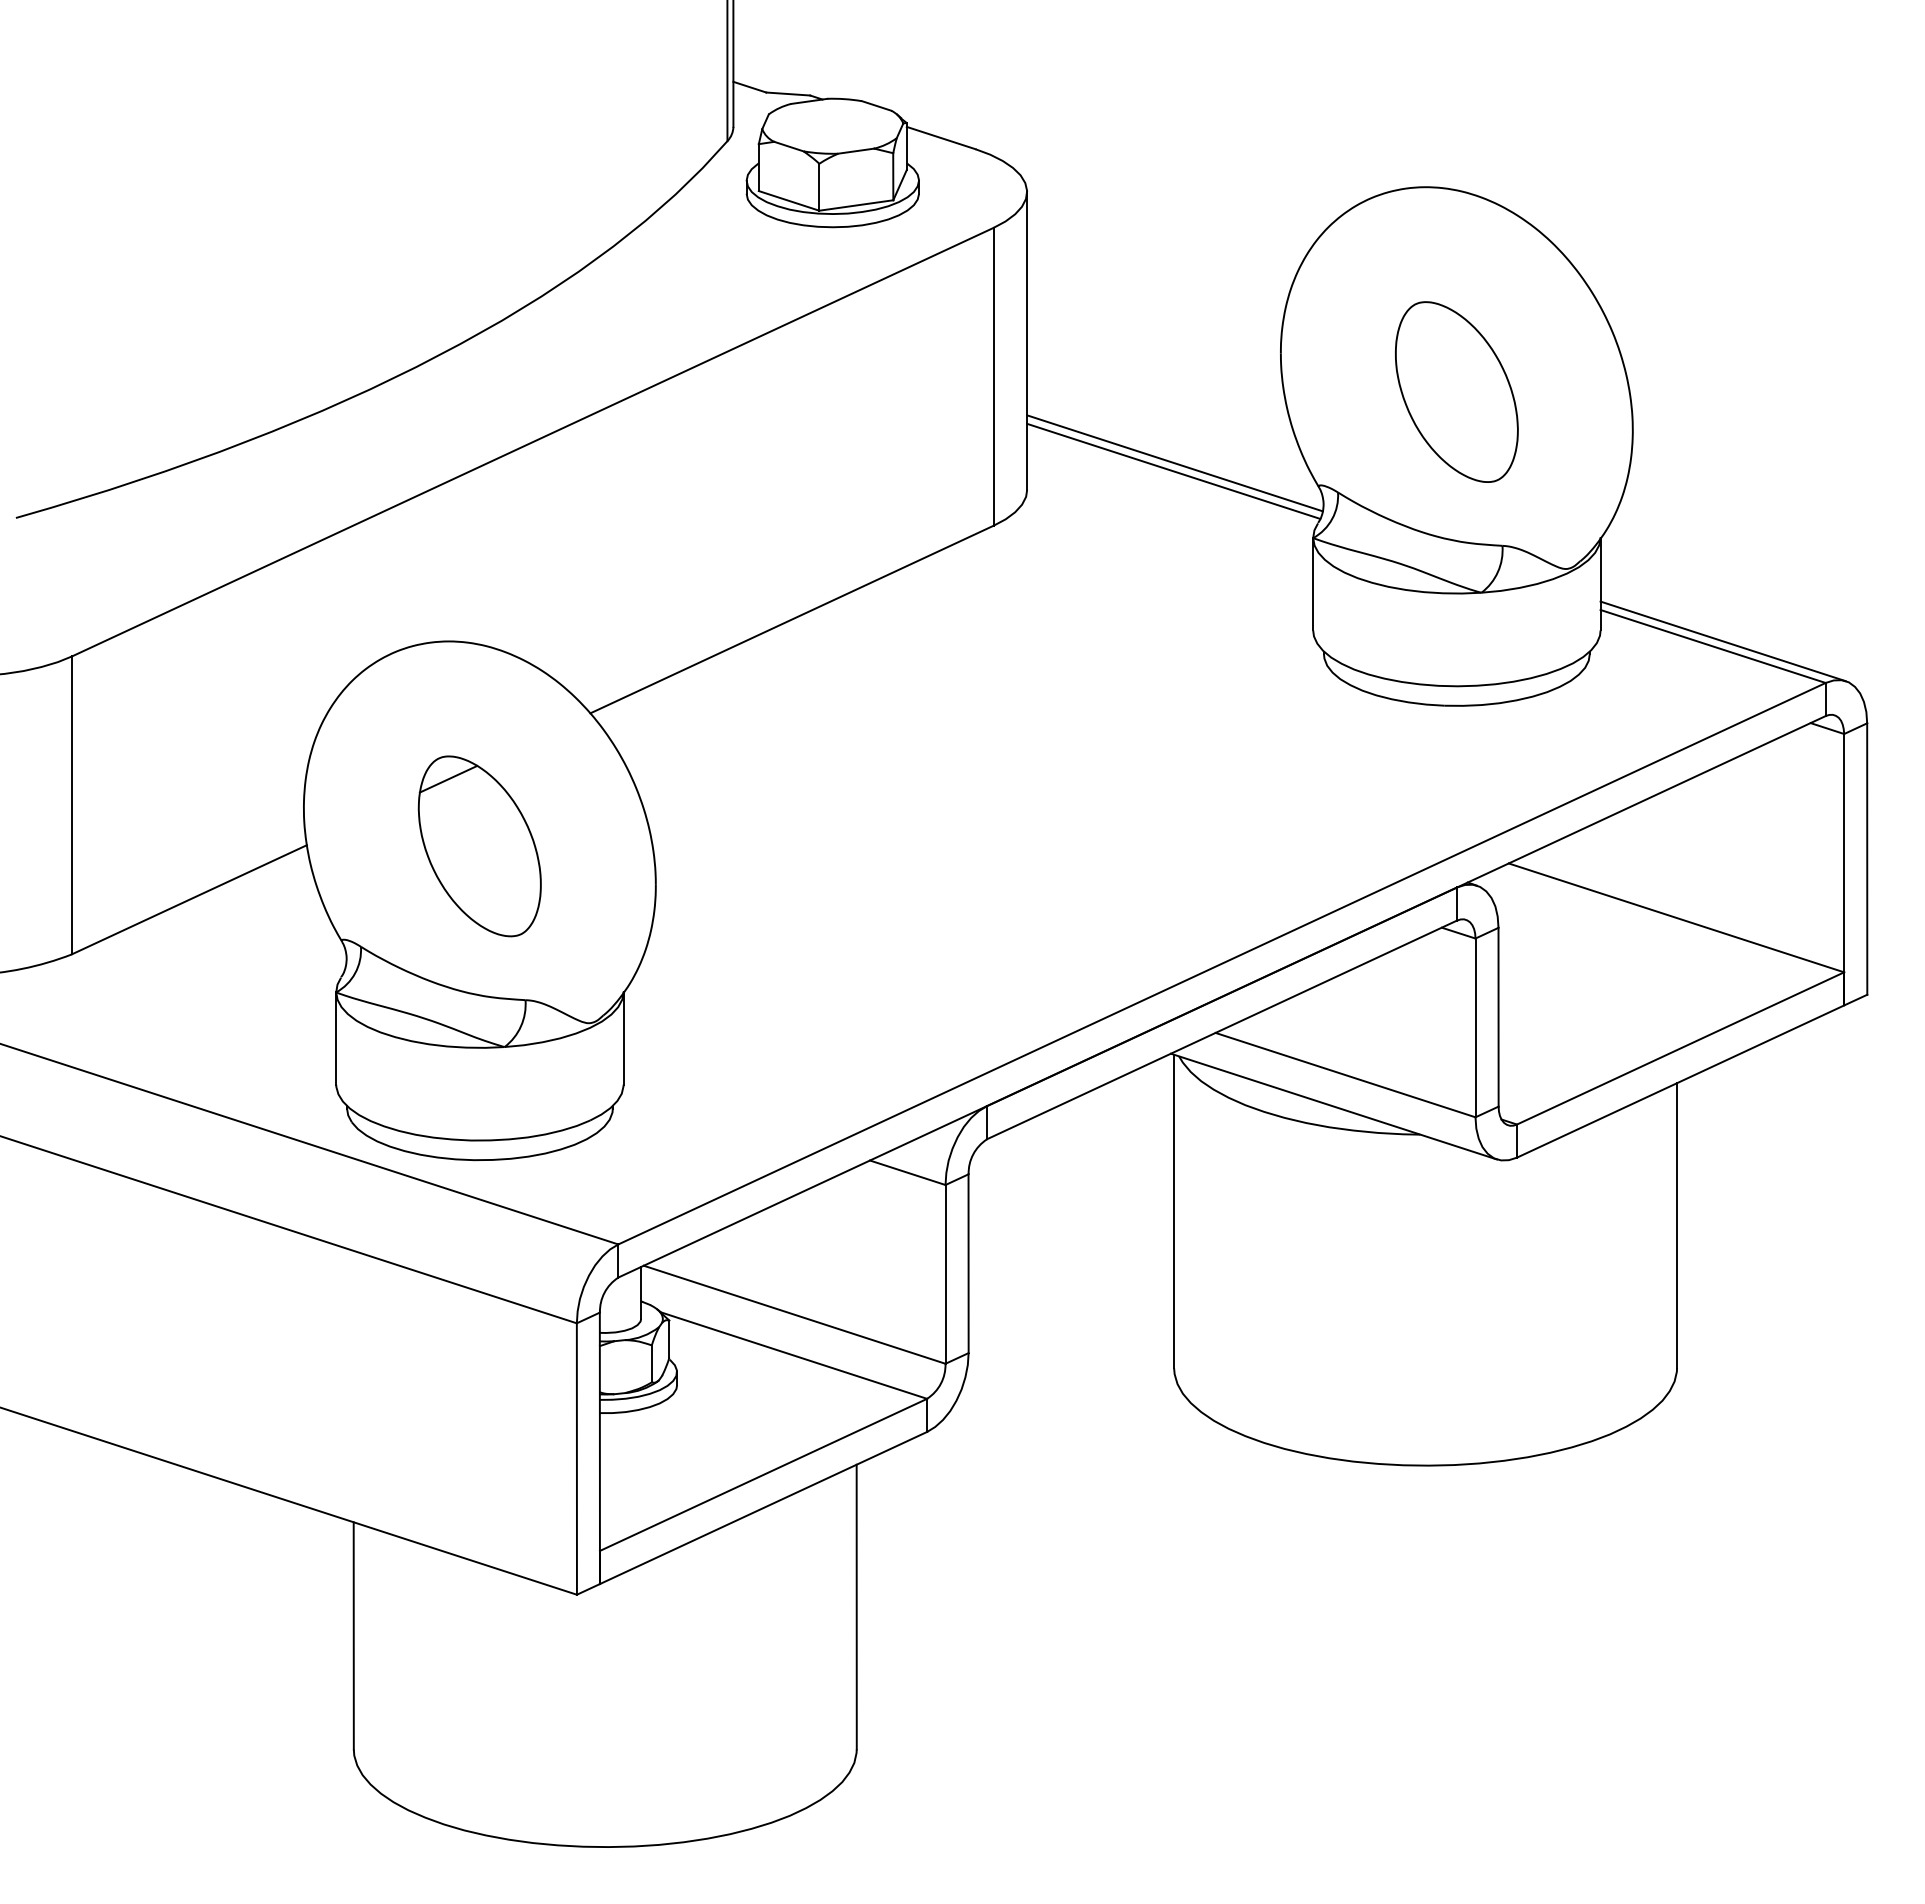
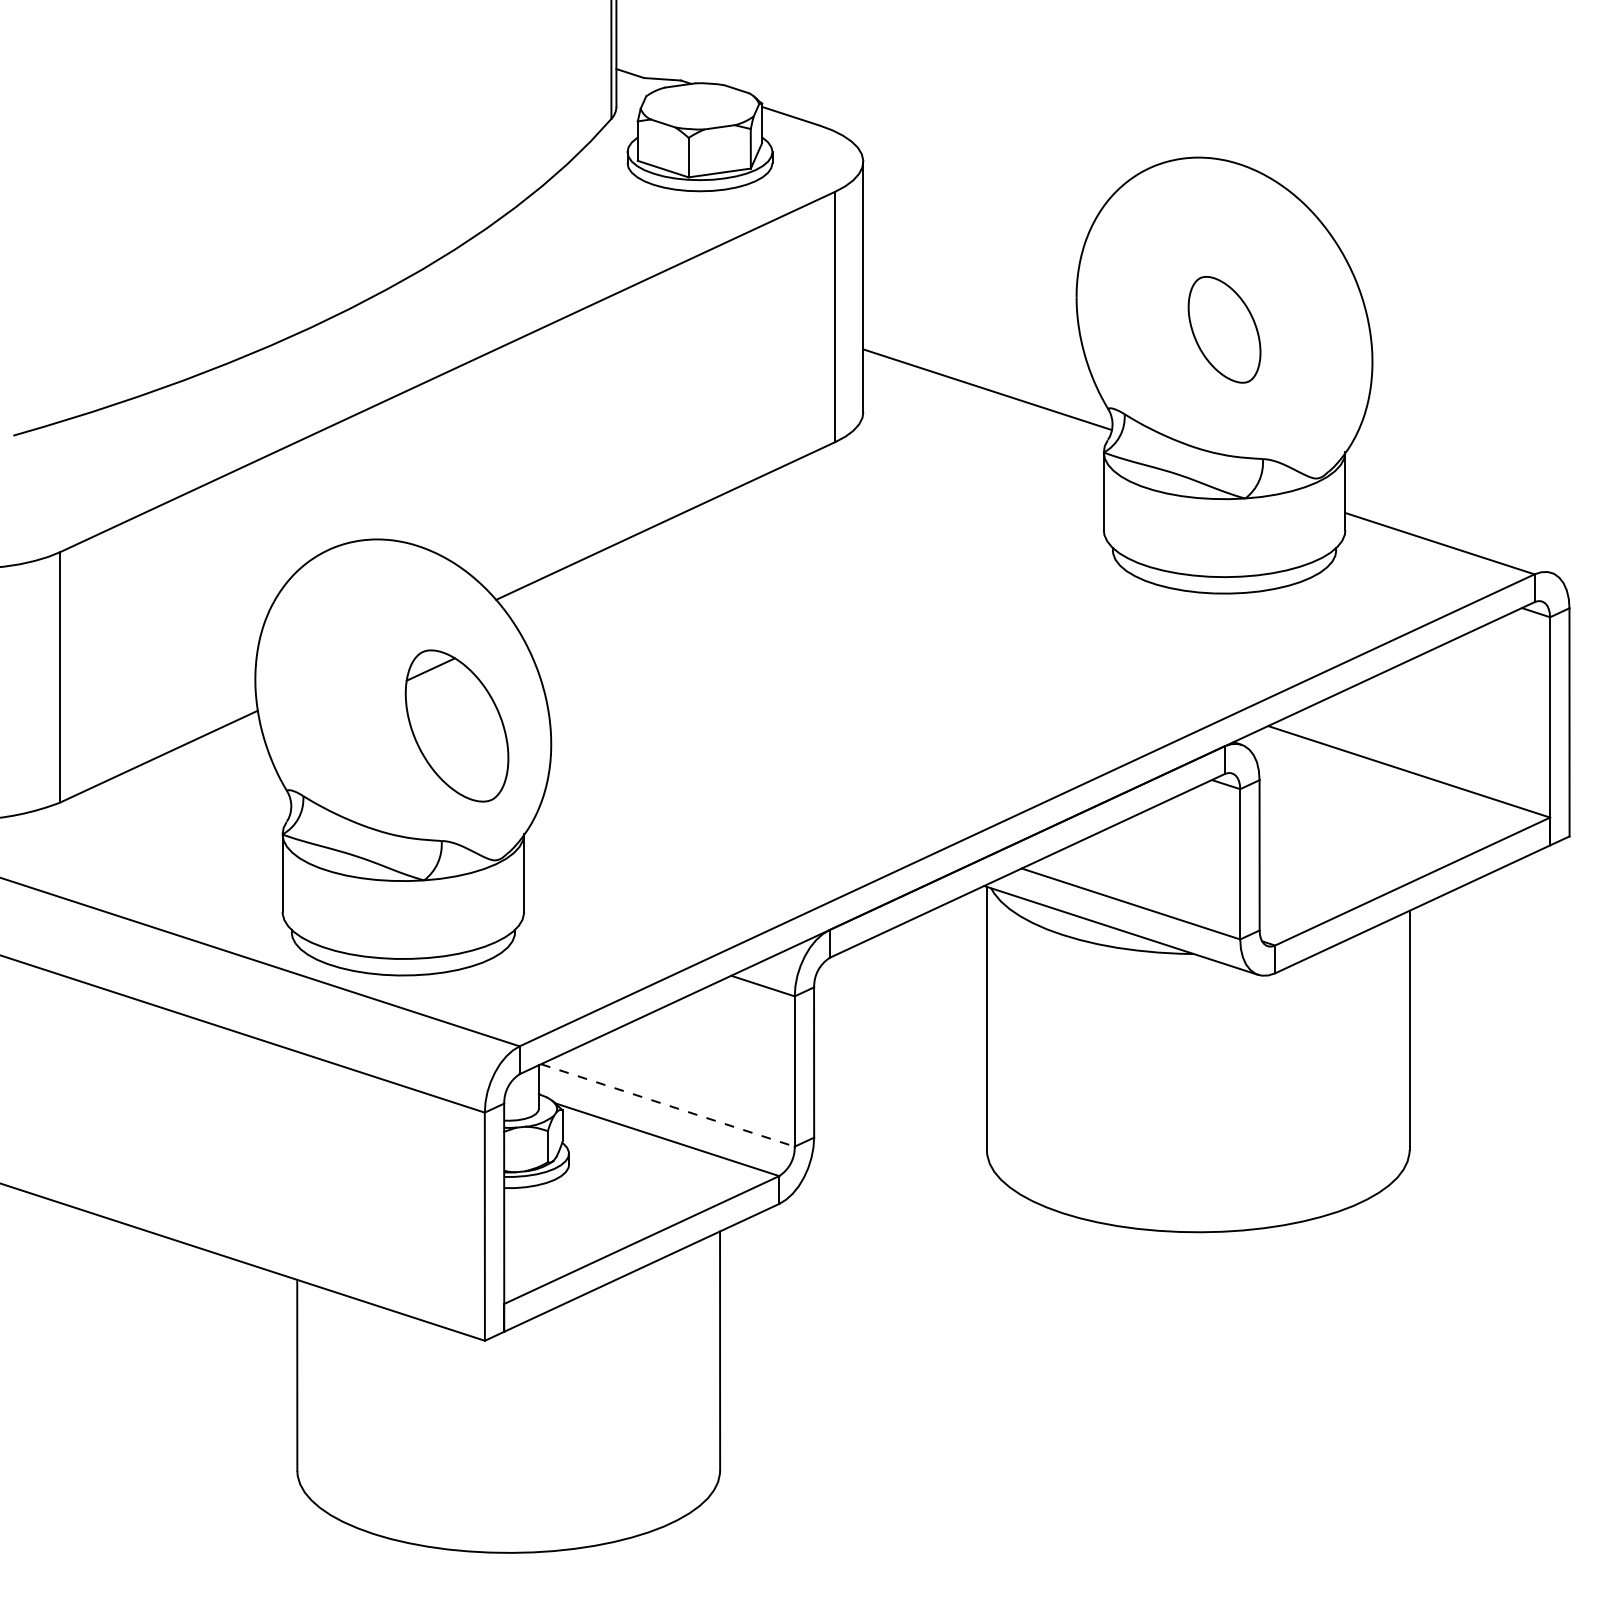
part: (1456, 391) -> (1224, 329), size x0.7
line: (1173, 470) -> (986, 395), removed
line: (1722, 641) -> (1447, 539), removed
part: (479, 846) -> (456, 726), moved
line: (794, 1314) -> (667, 1105), solid -> dashed

